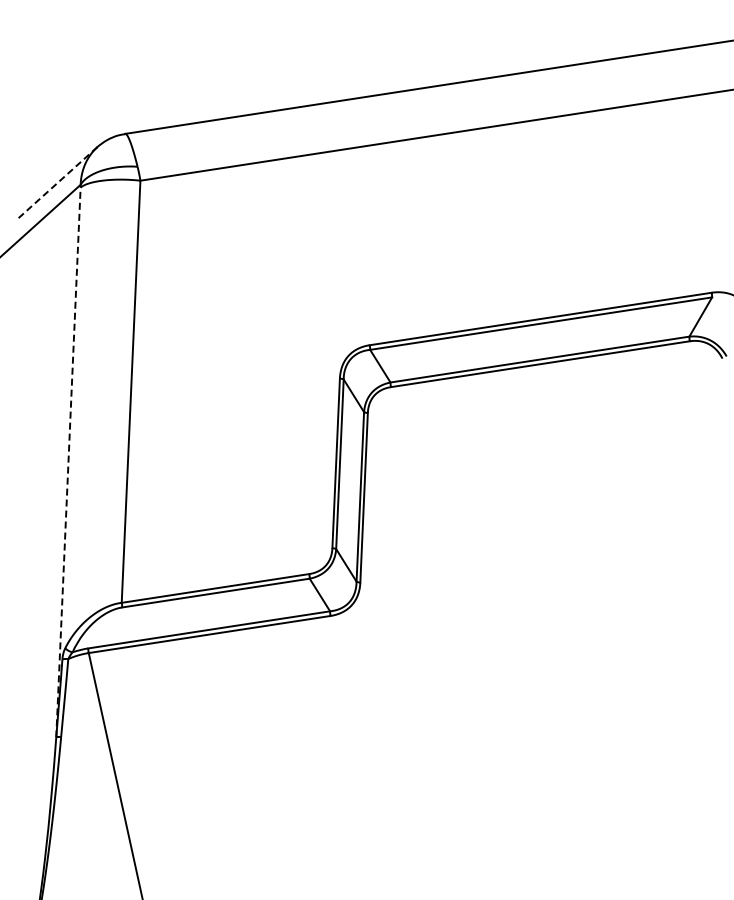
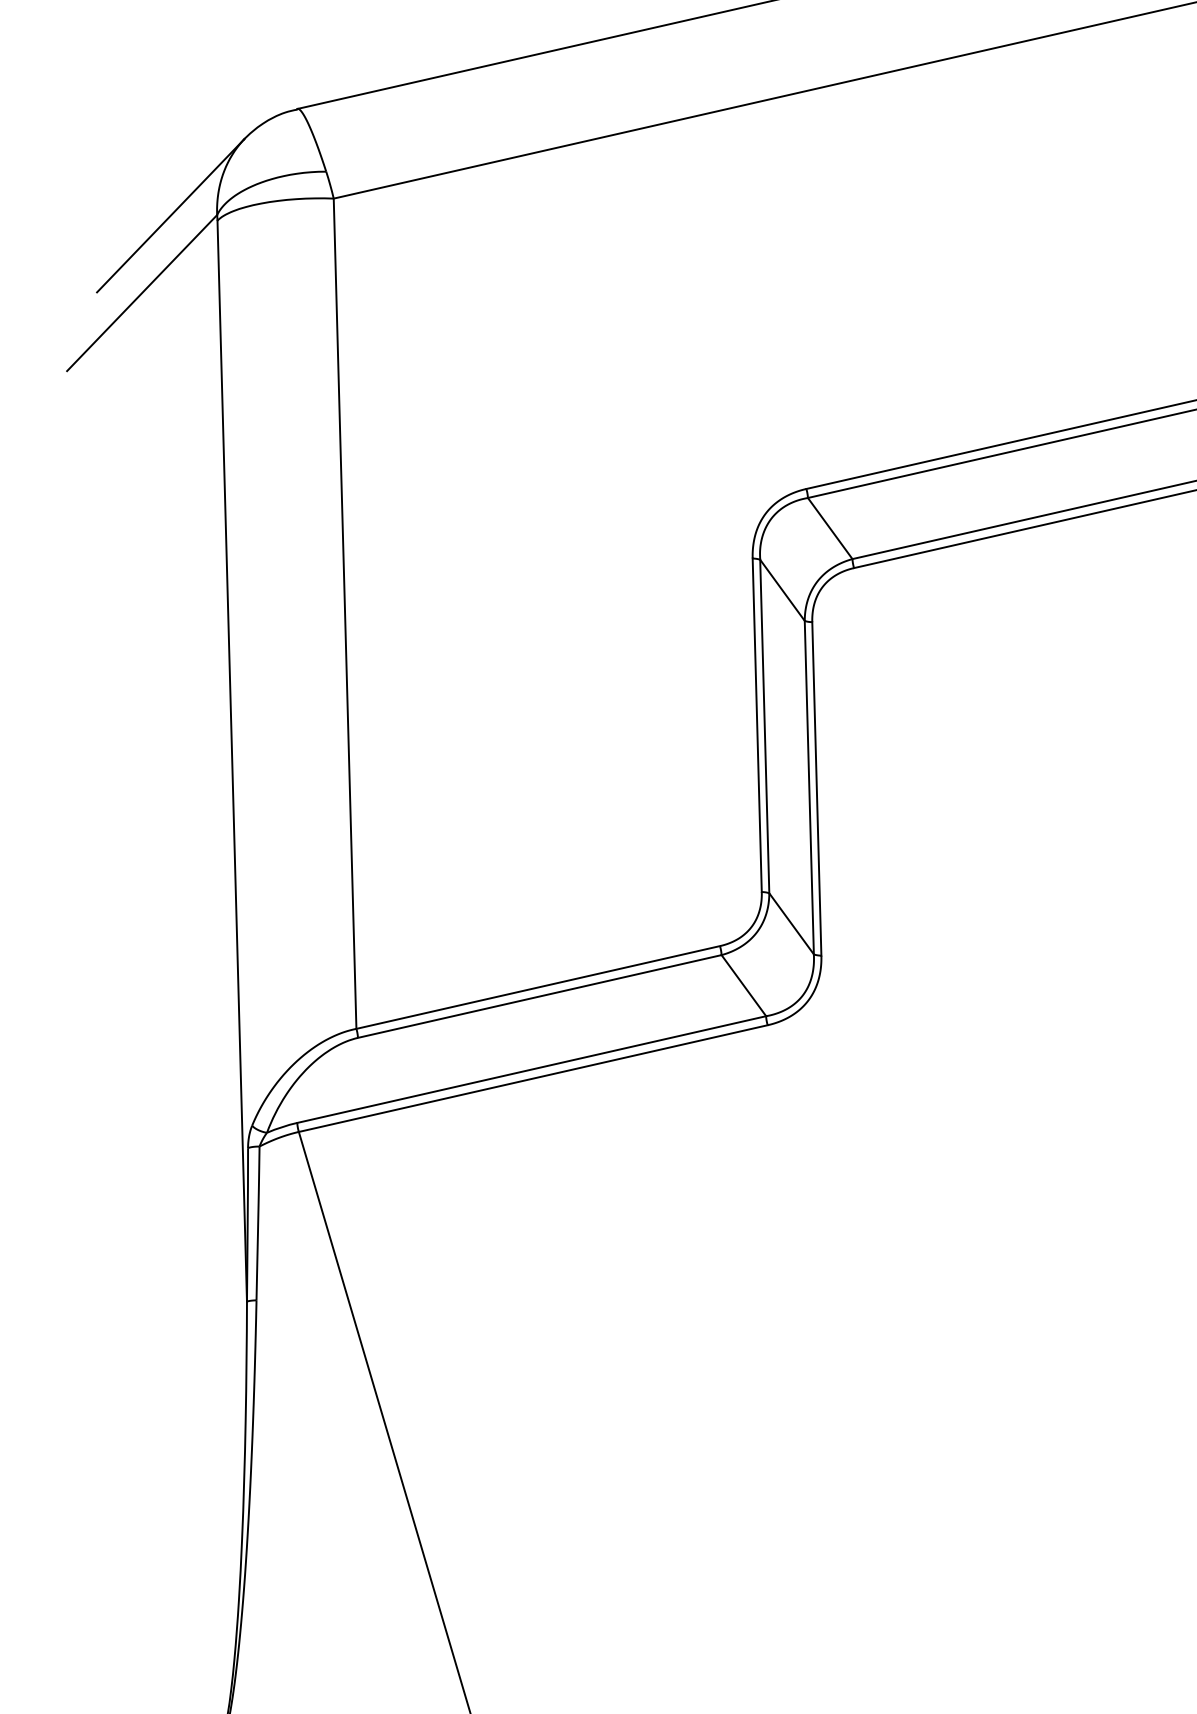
line: (56, 183) -> (169, 215), dashed -> solid
line: (68, 462) -> (232, 761), dashed -> solid

